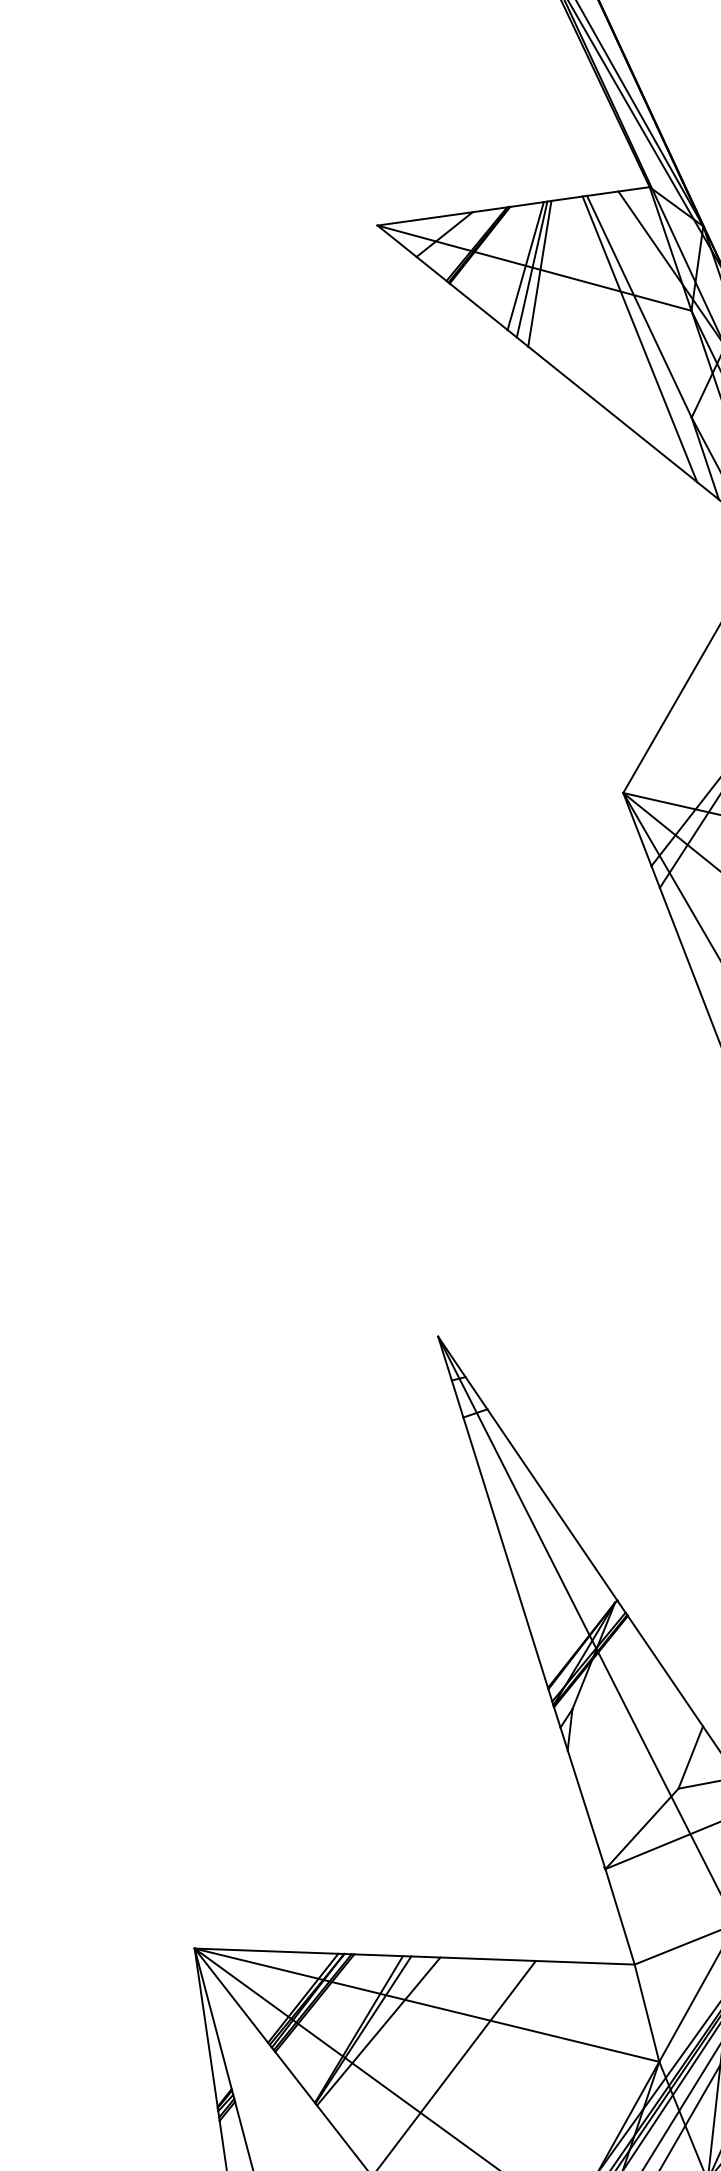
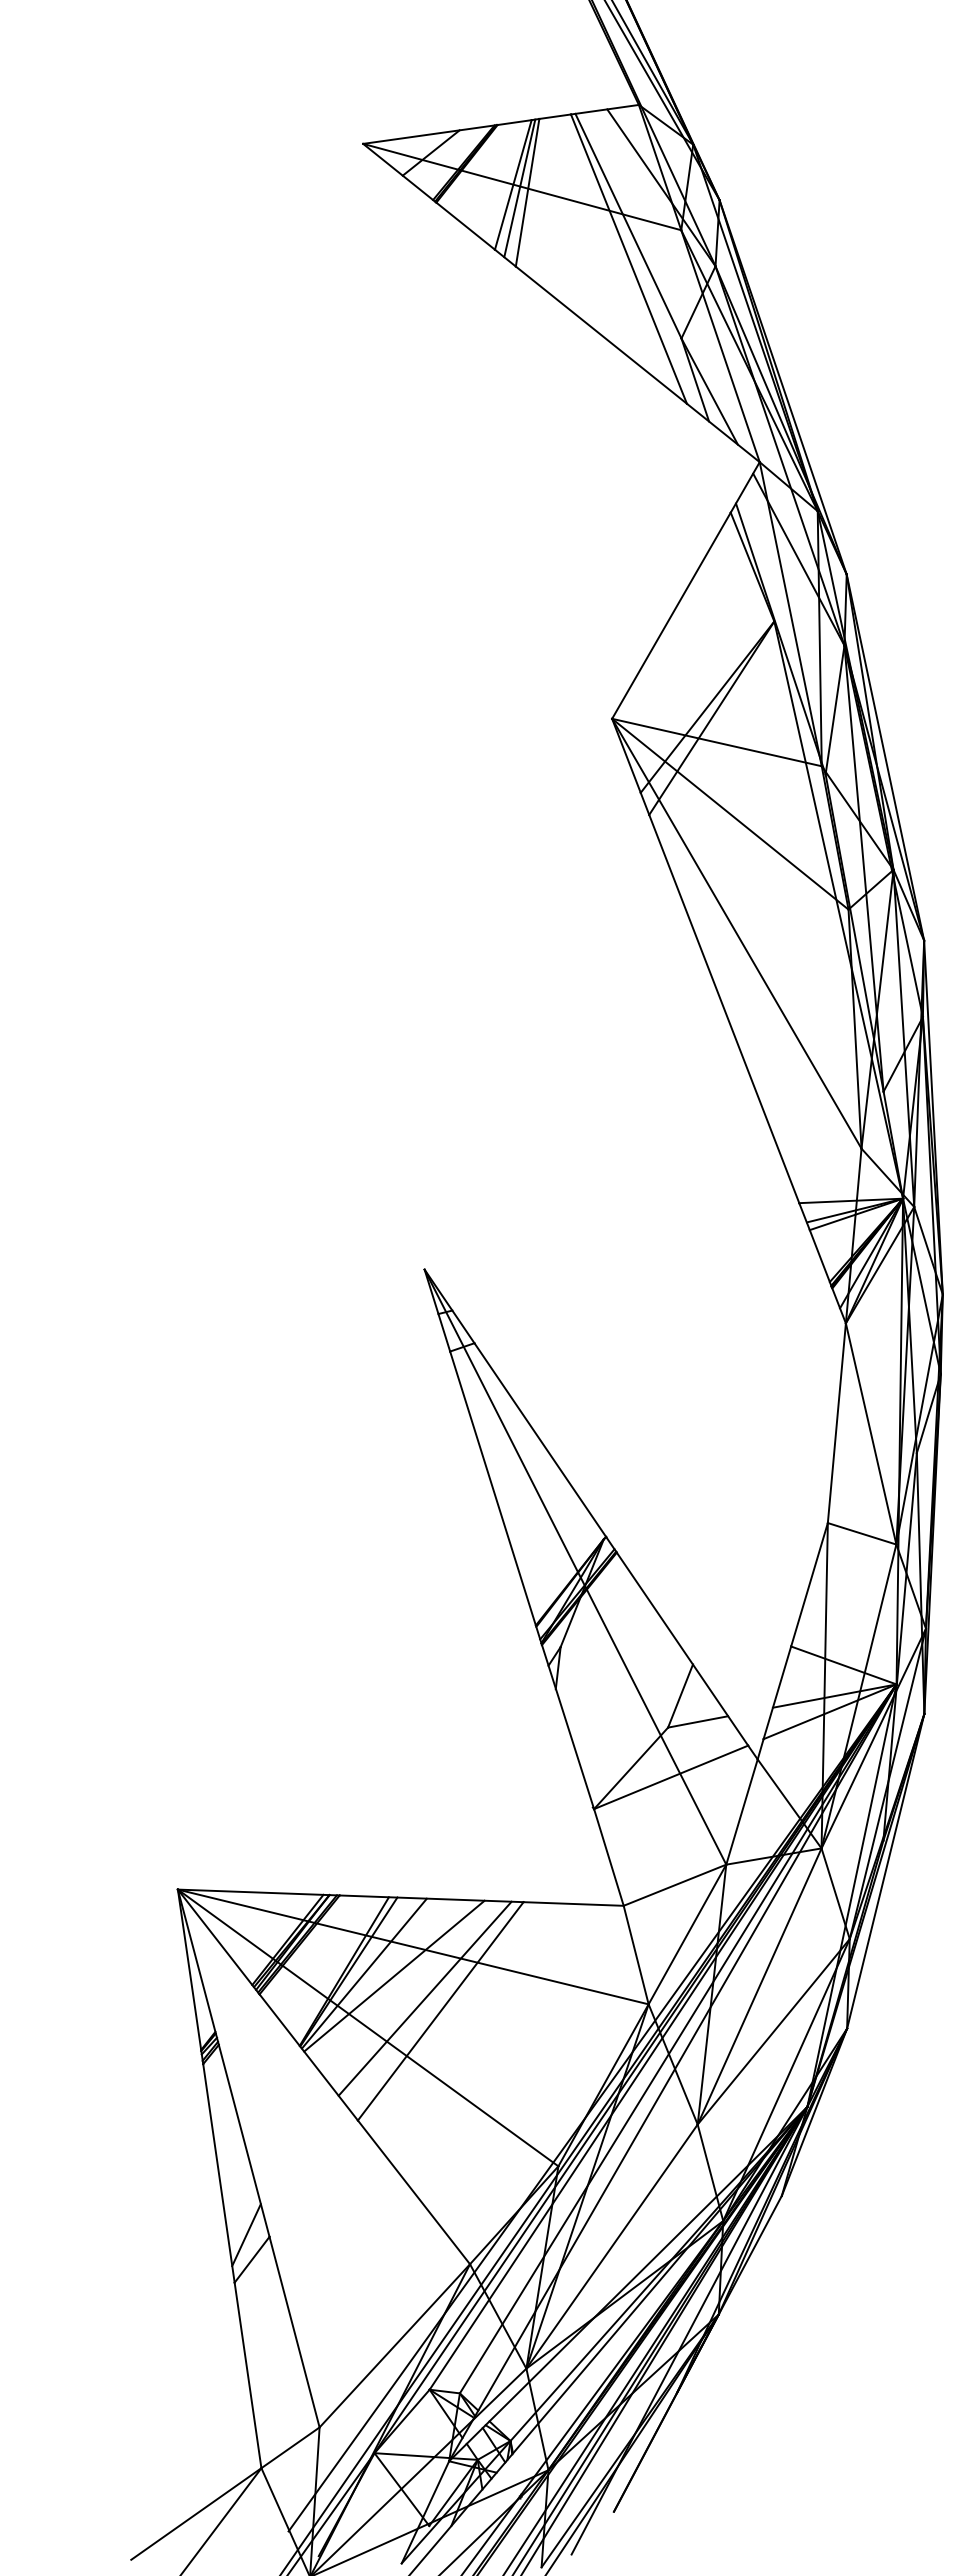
line: (408, 2033) -> (394, 1975), added
line: (438, 2056) -> (424, 1998), added

